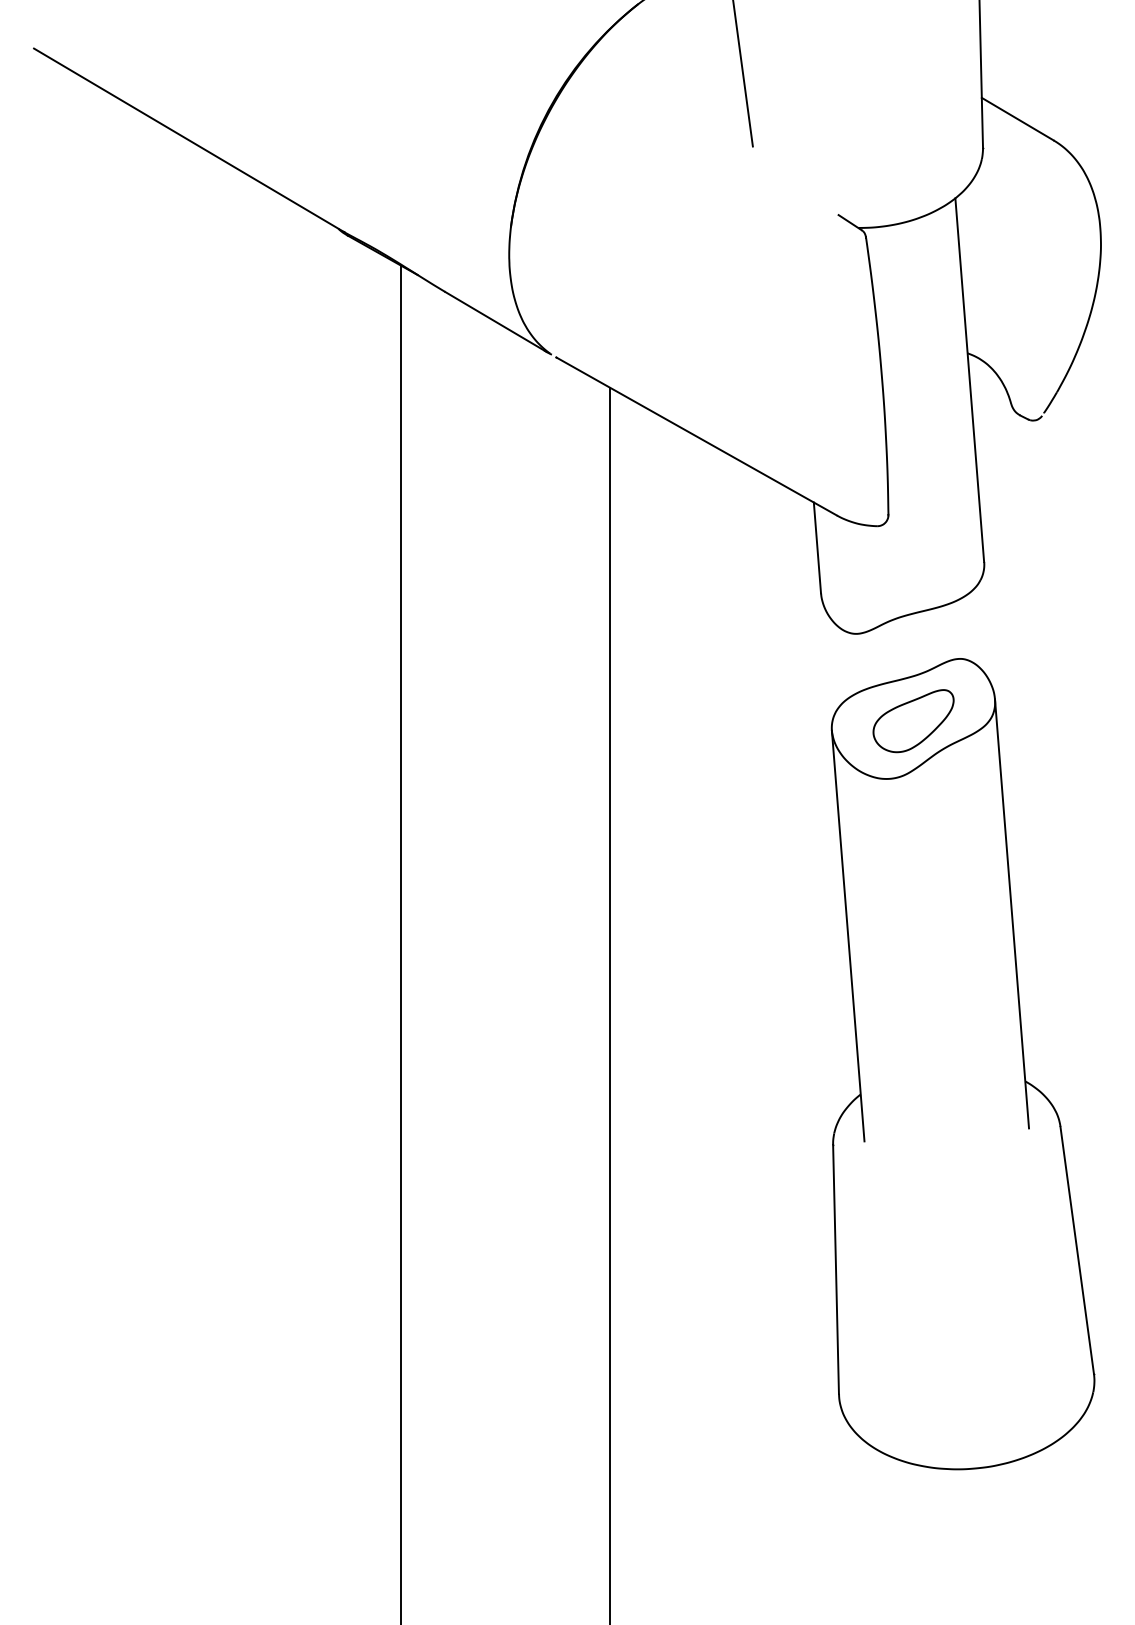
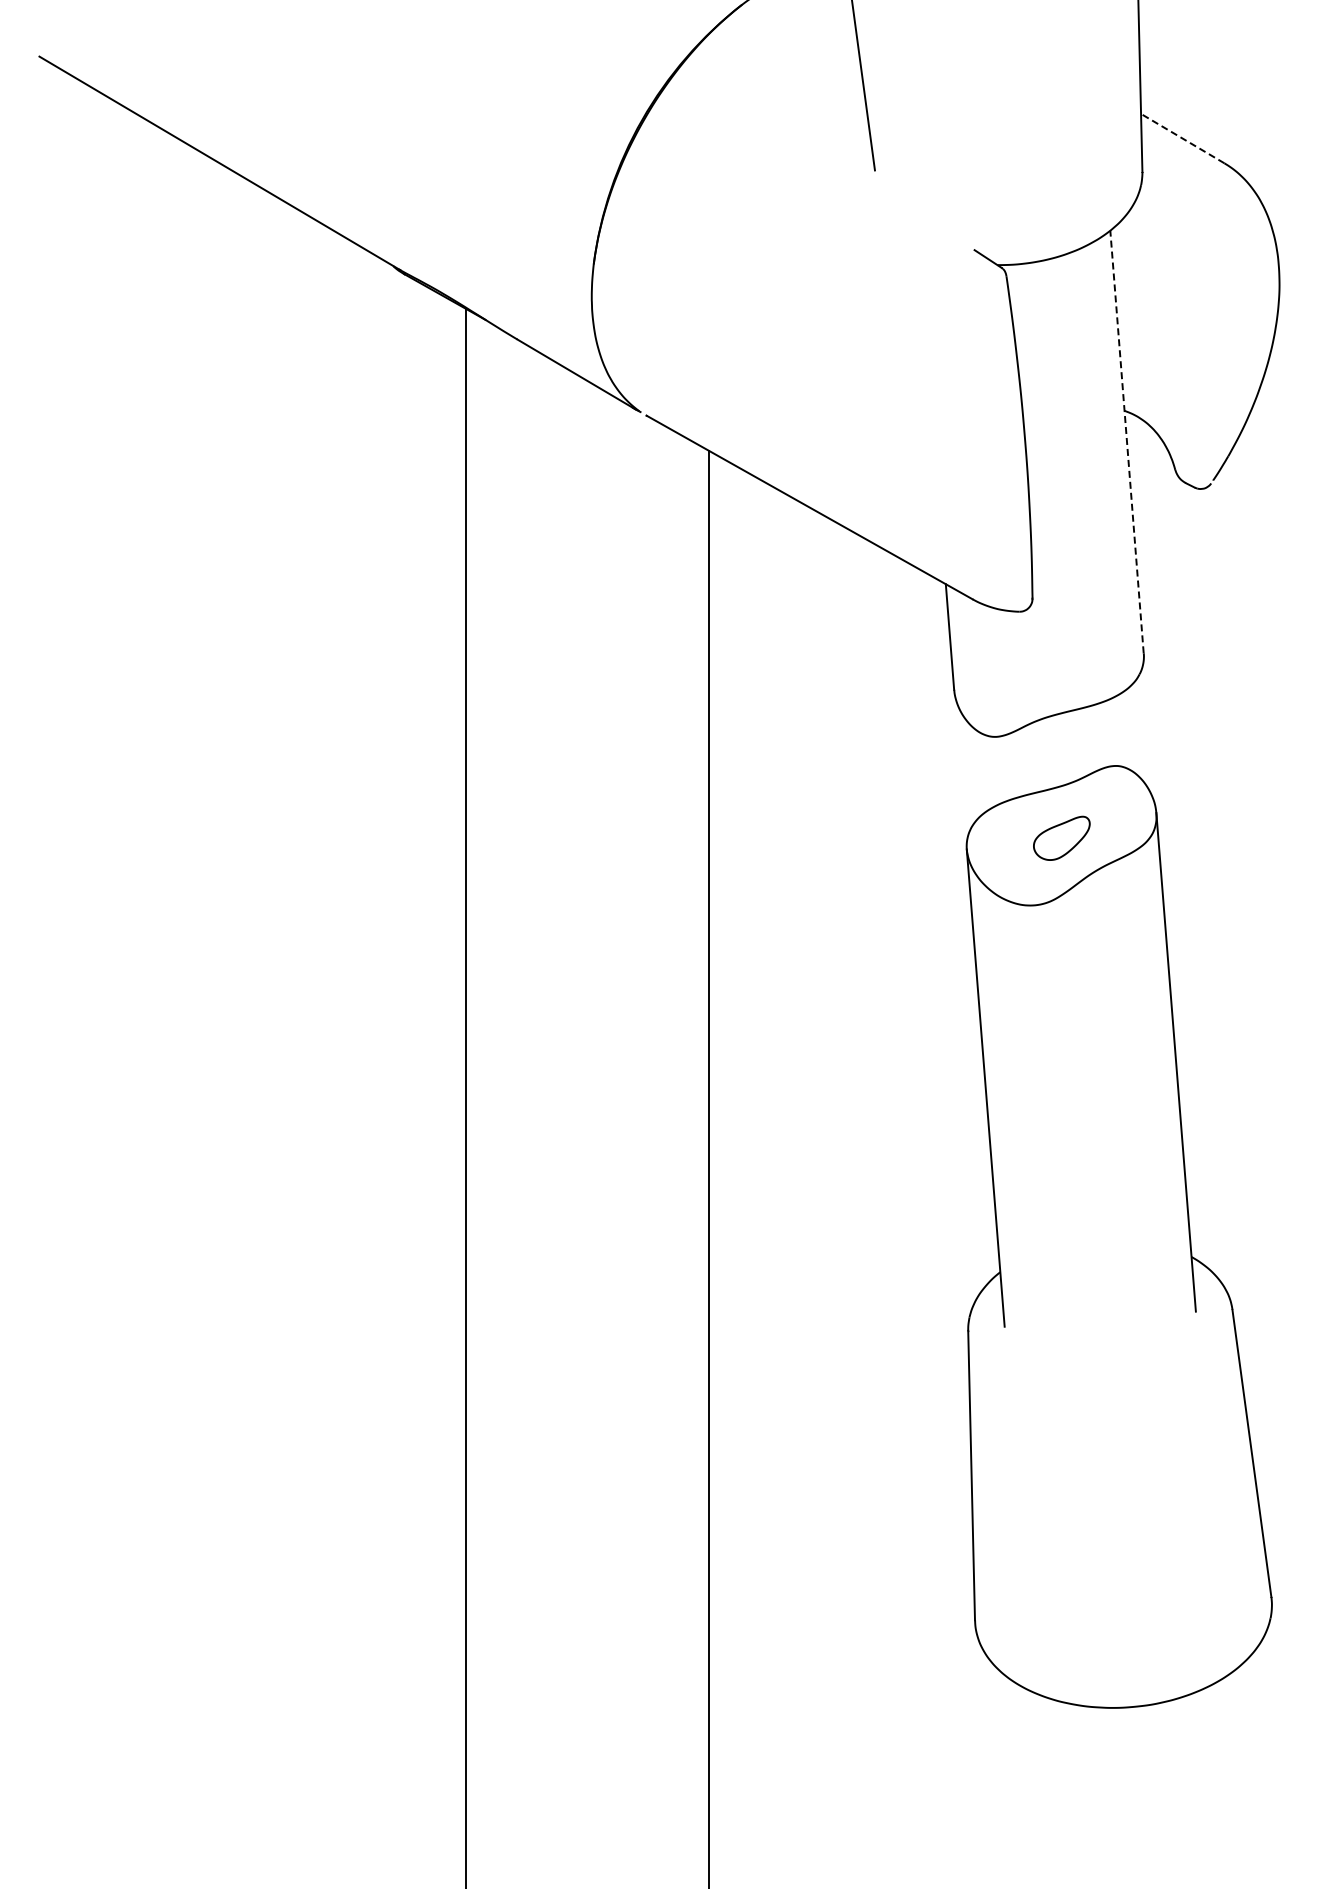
line: (1017, 119) -> (1182, 138), solid -> dashed
line: (970, 380) -> (1127, 442), solid -> dashed
part: (913, 721) -> (1061, 838), size x0.6

